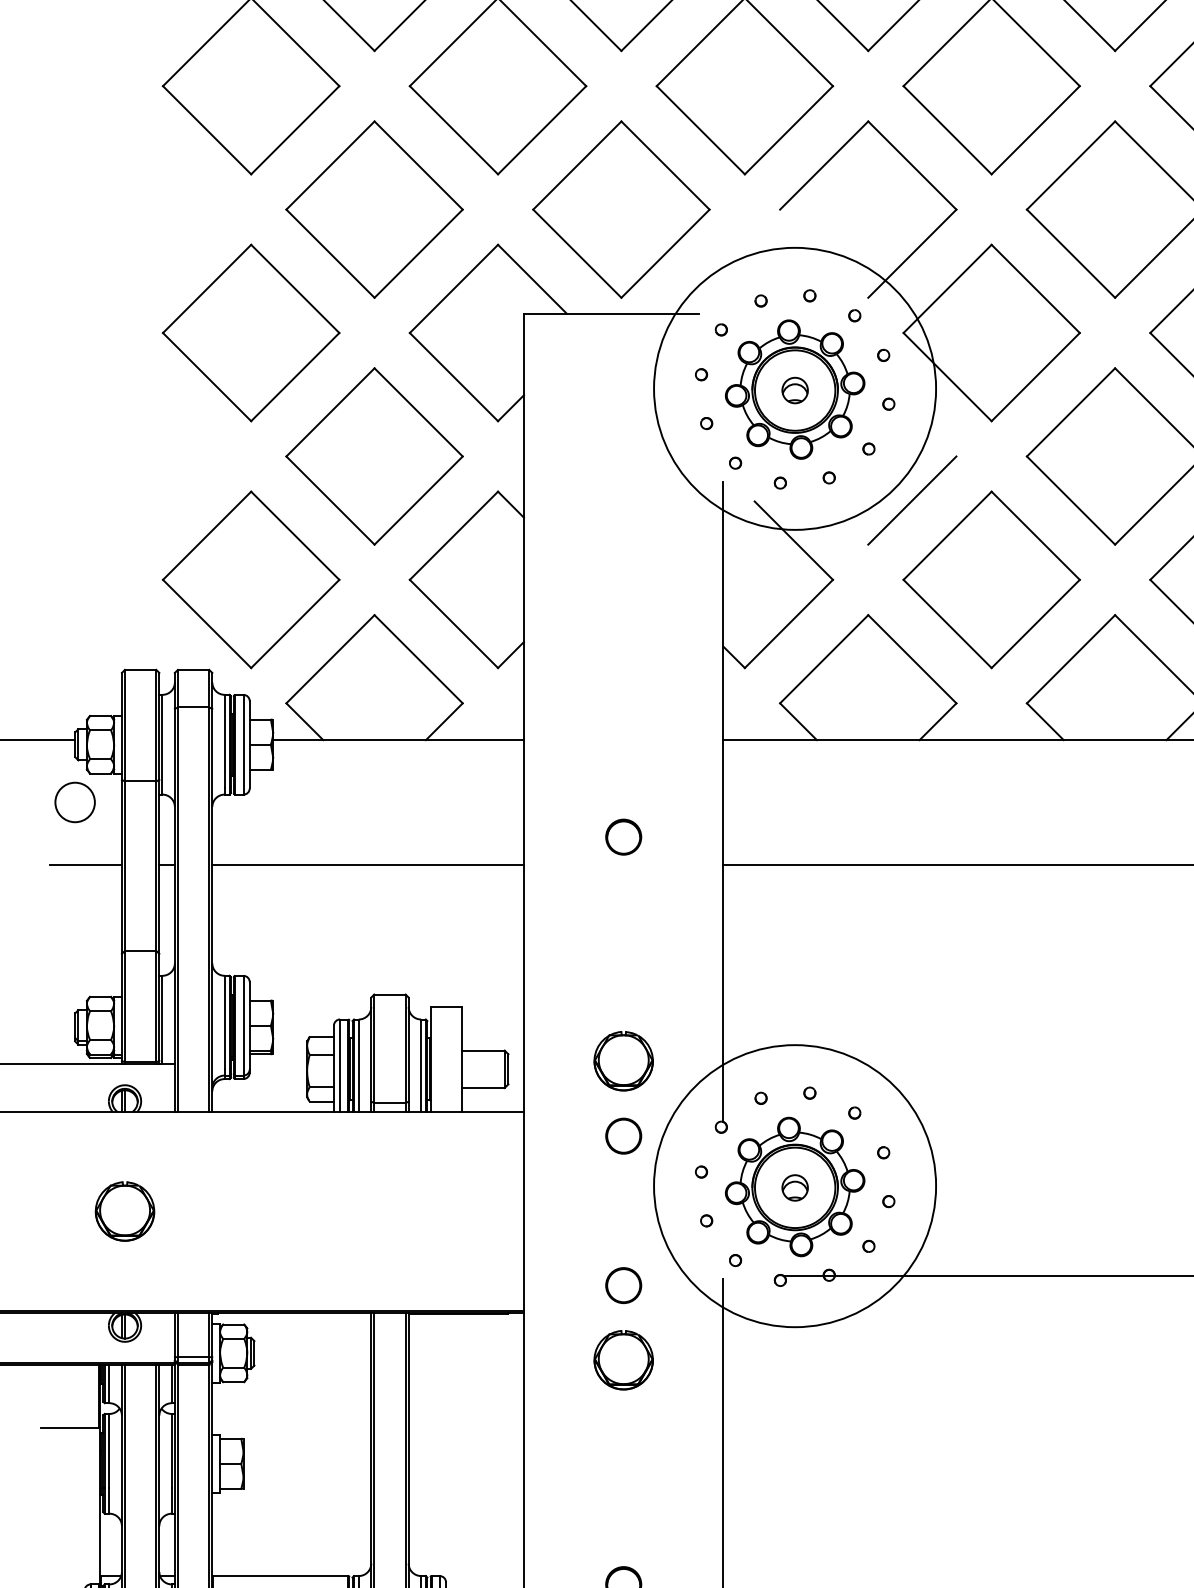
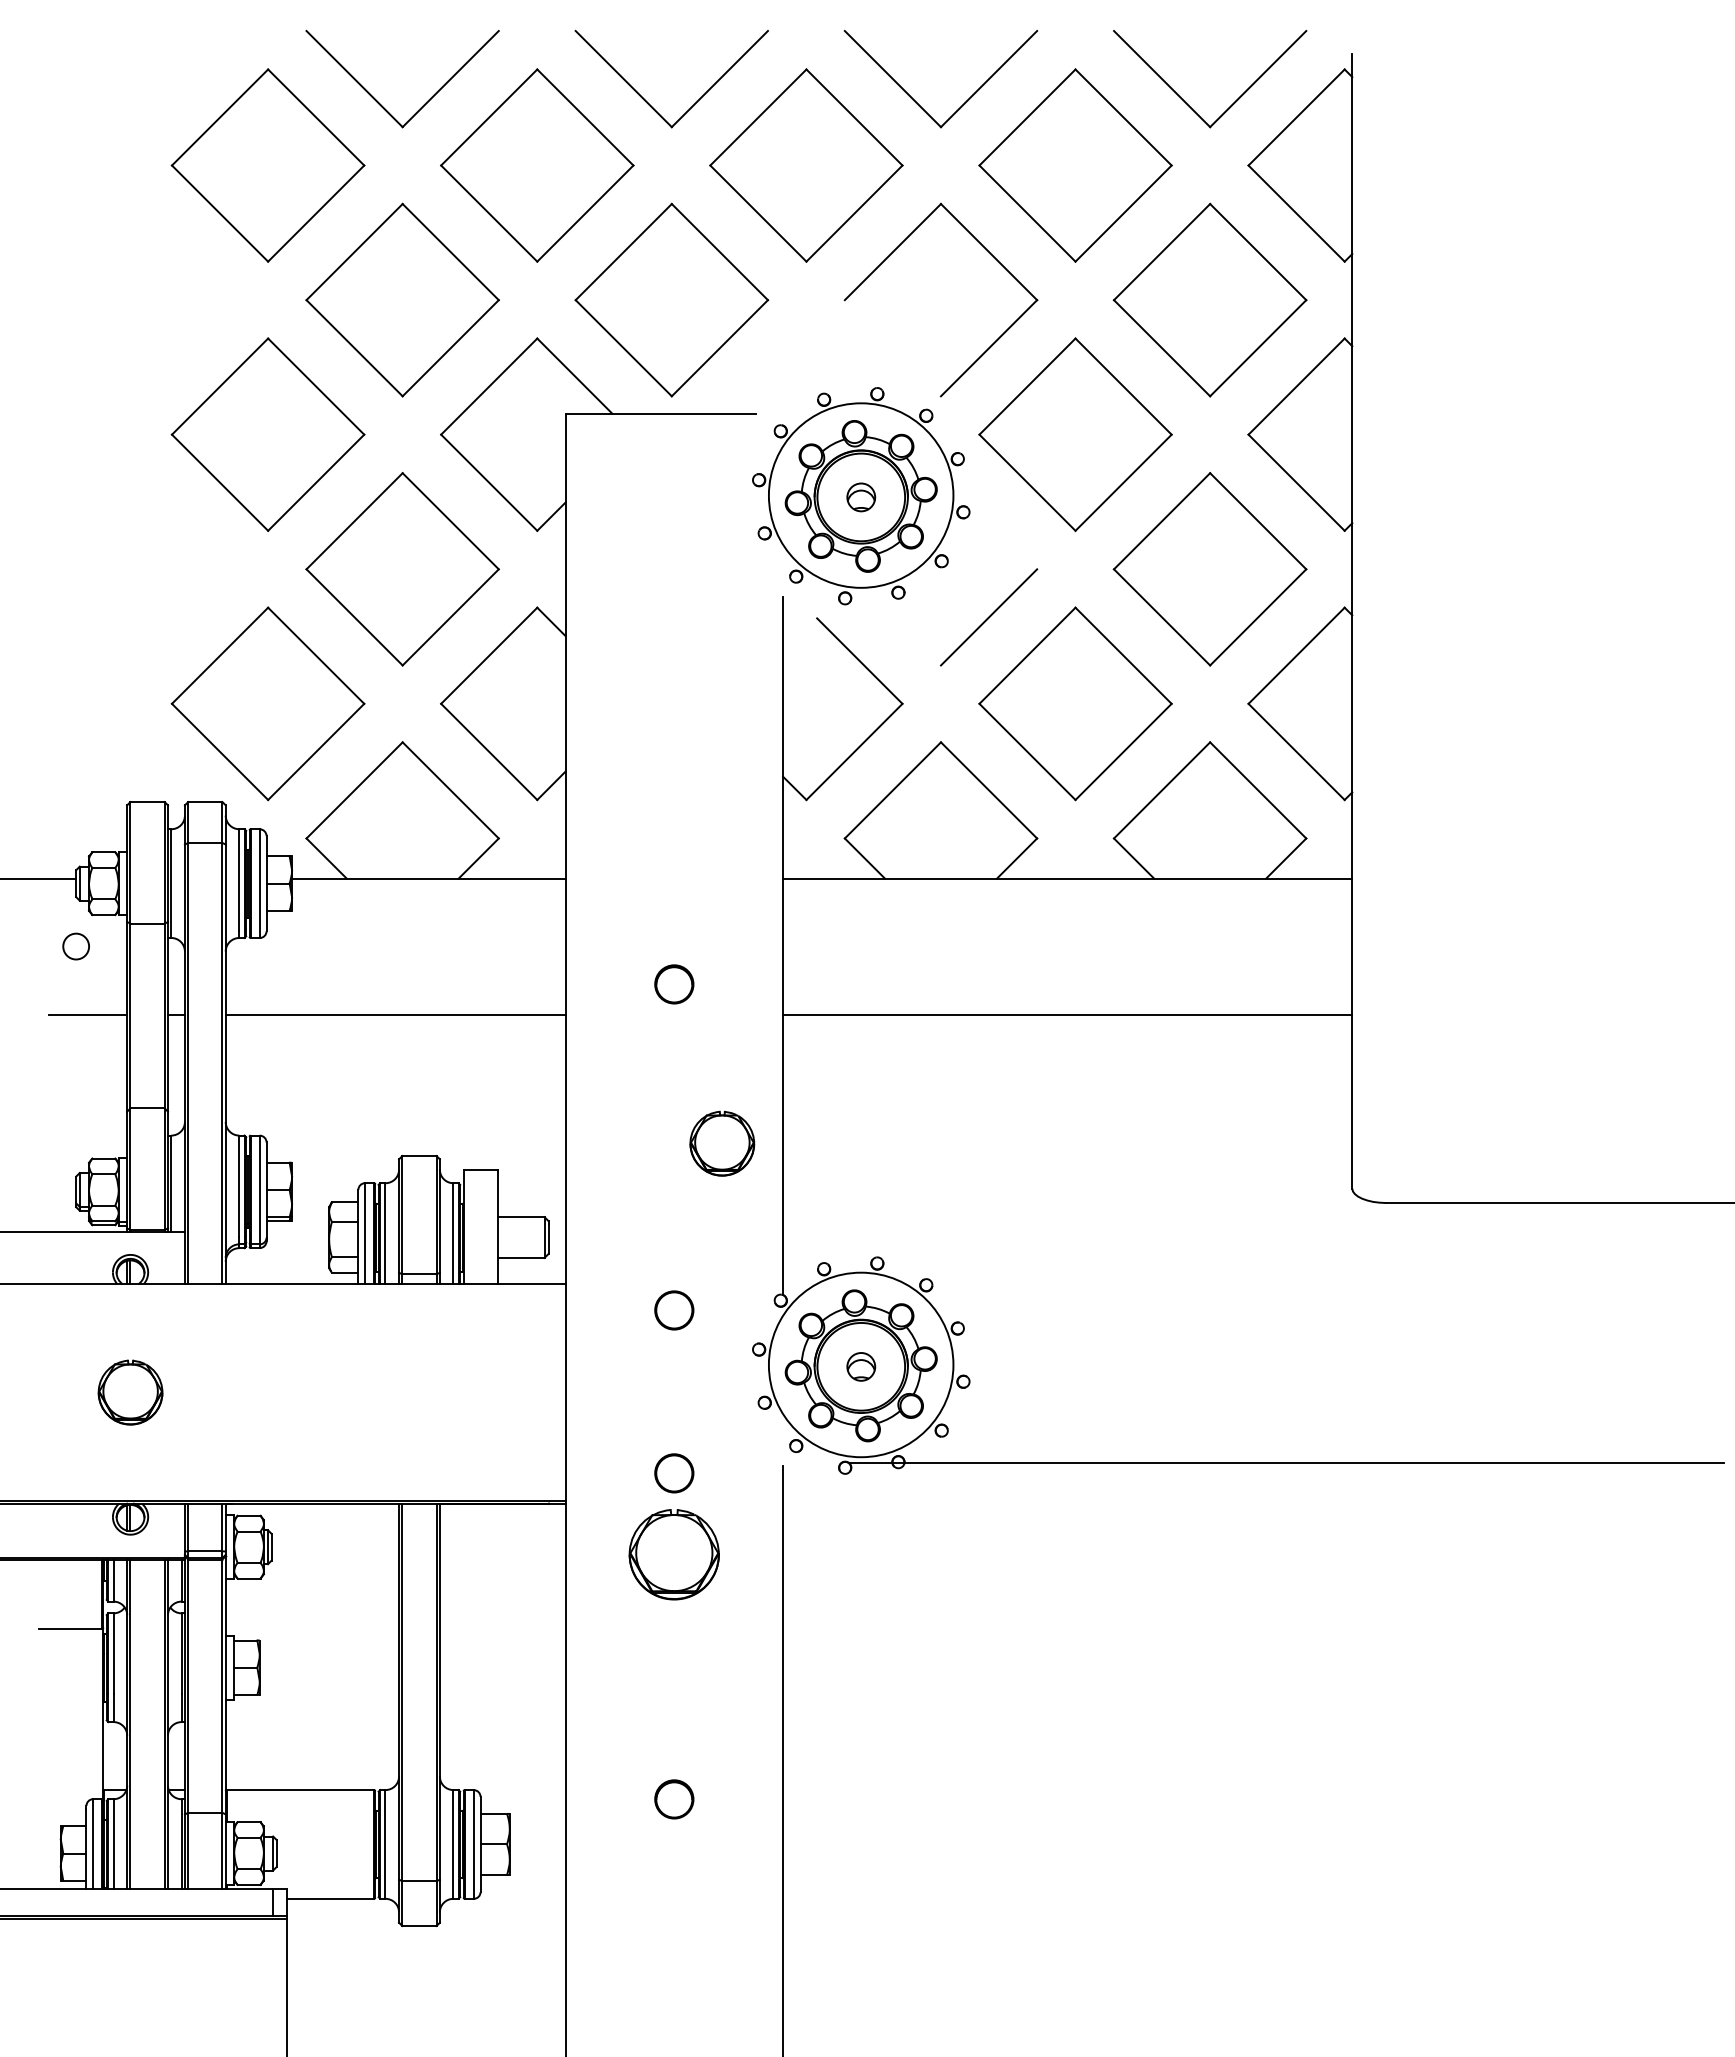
circle: (794, 388) -> (860, 495), size x0.6
circle: (74, 802) -> (75, 946), size x0.6
part: (623, 1061) -> (722, 1143), moved
circle: (794, 1185) -> (860, 1364), size x0.6
part: (623, 1359) -> (674, 1554), size x1.4

